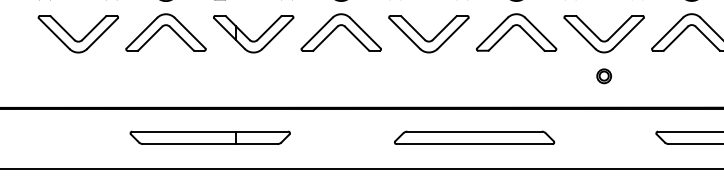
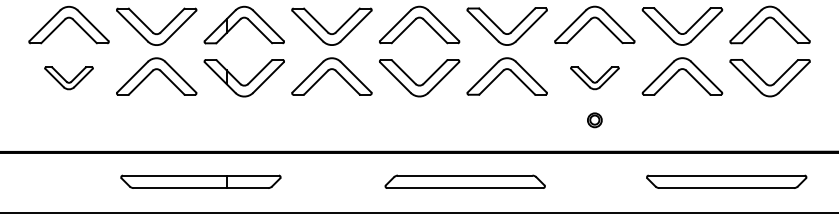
part: (77, 34) -> (68, 78), size x0.6
part: (603, 34) -> (594, 78), size x0.6

